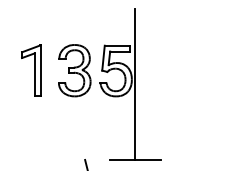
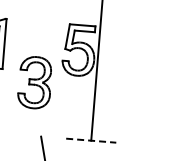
part: (74, 70) -> (34, 82), moved
line: (135, 159) -> (91, 140), solid -> dashed

